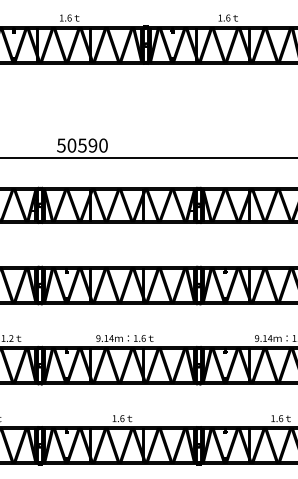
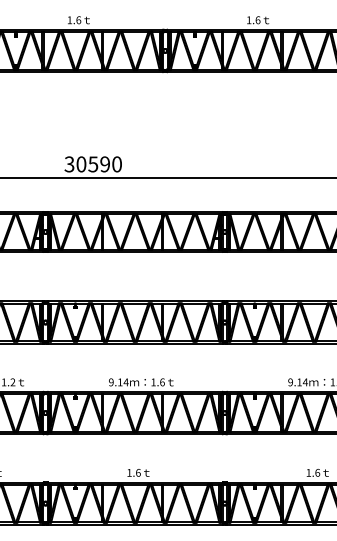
text: (61, 144) -> (69, 163), 50590 -> 30590

